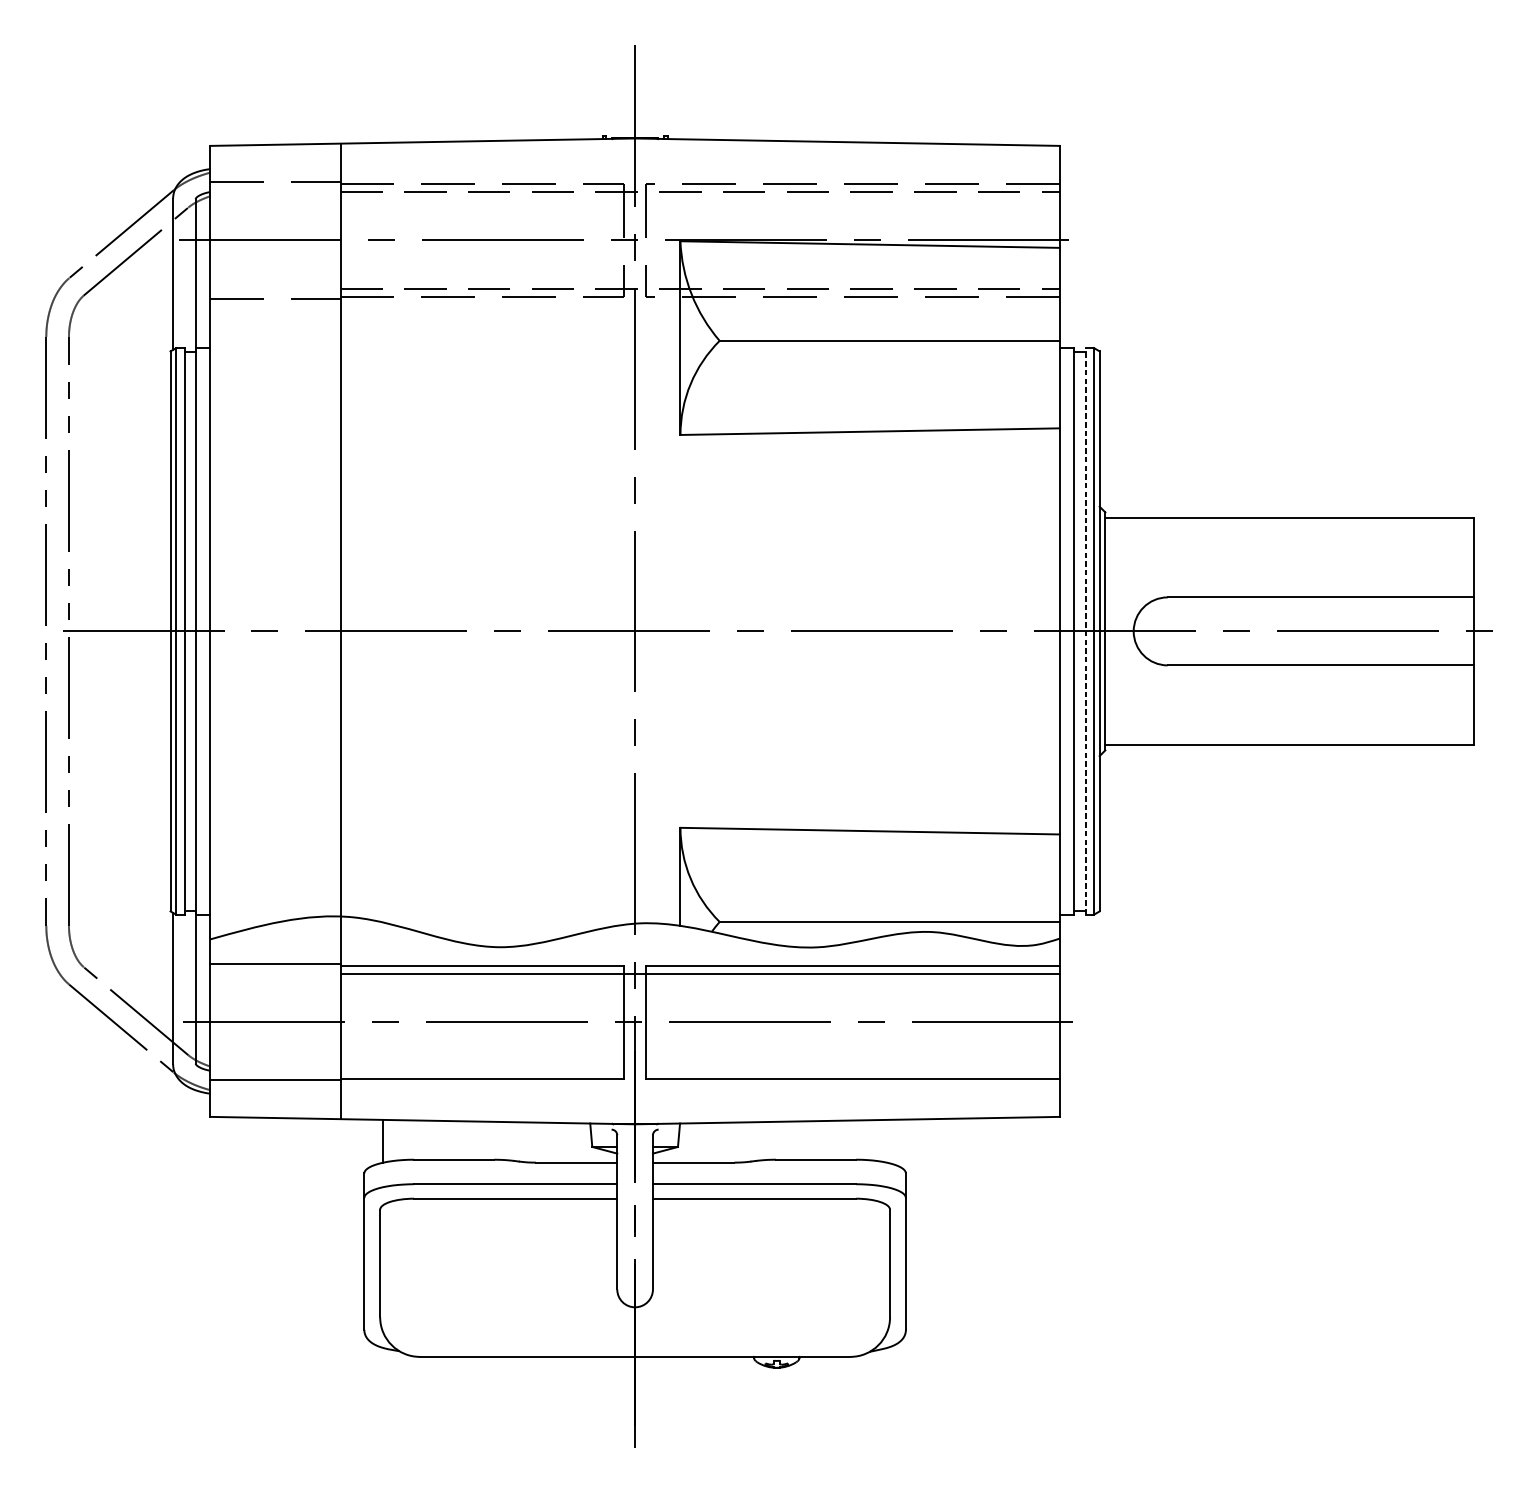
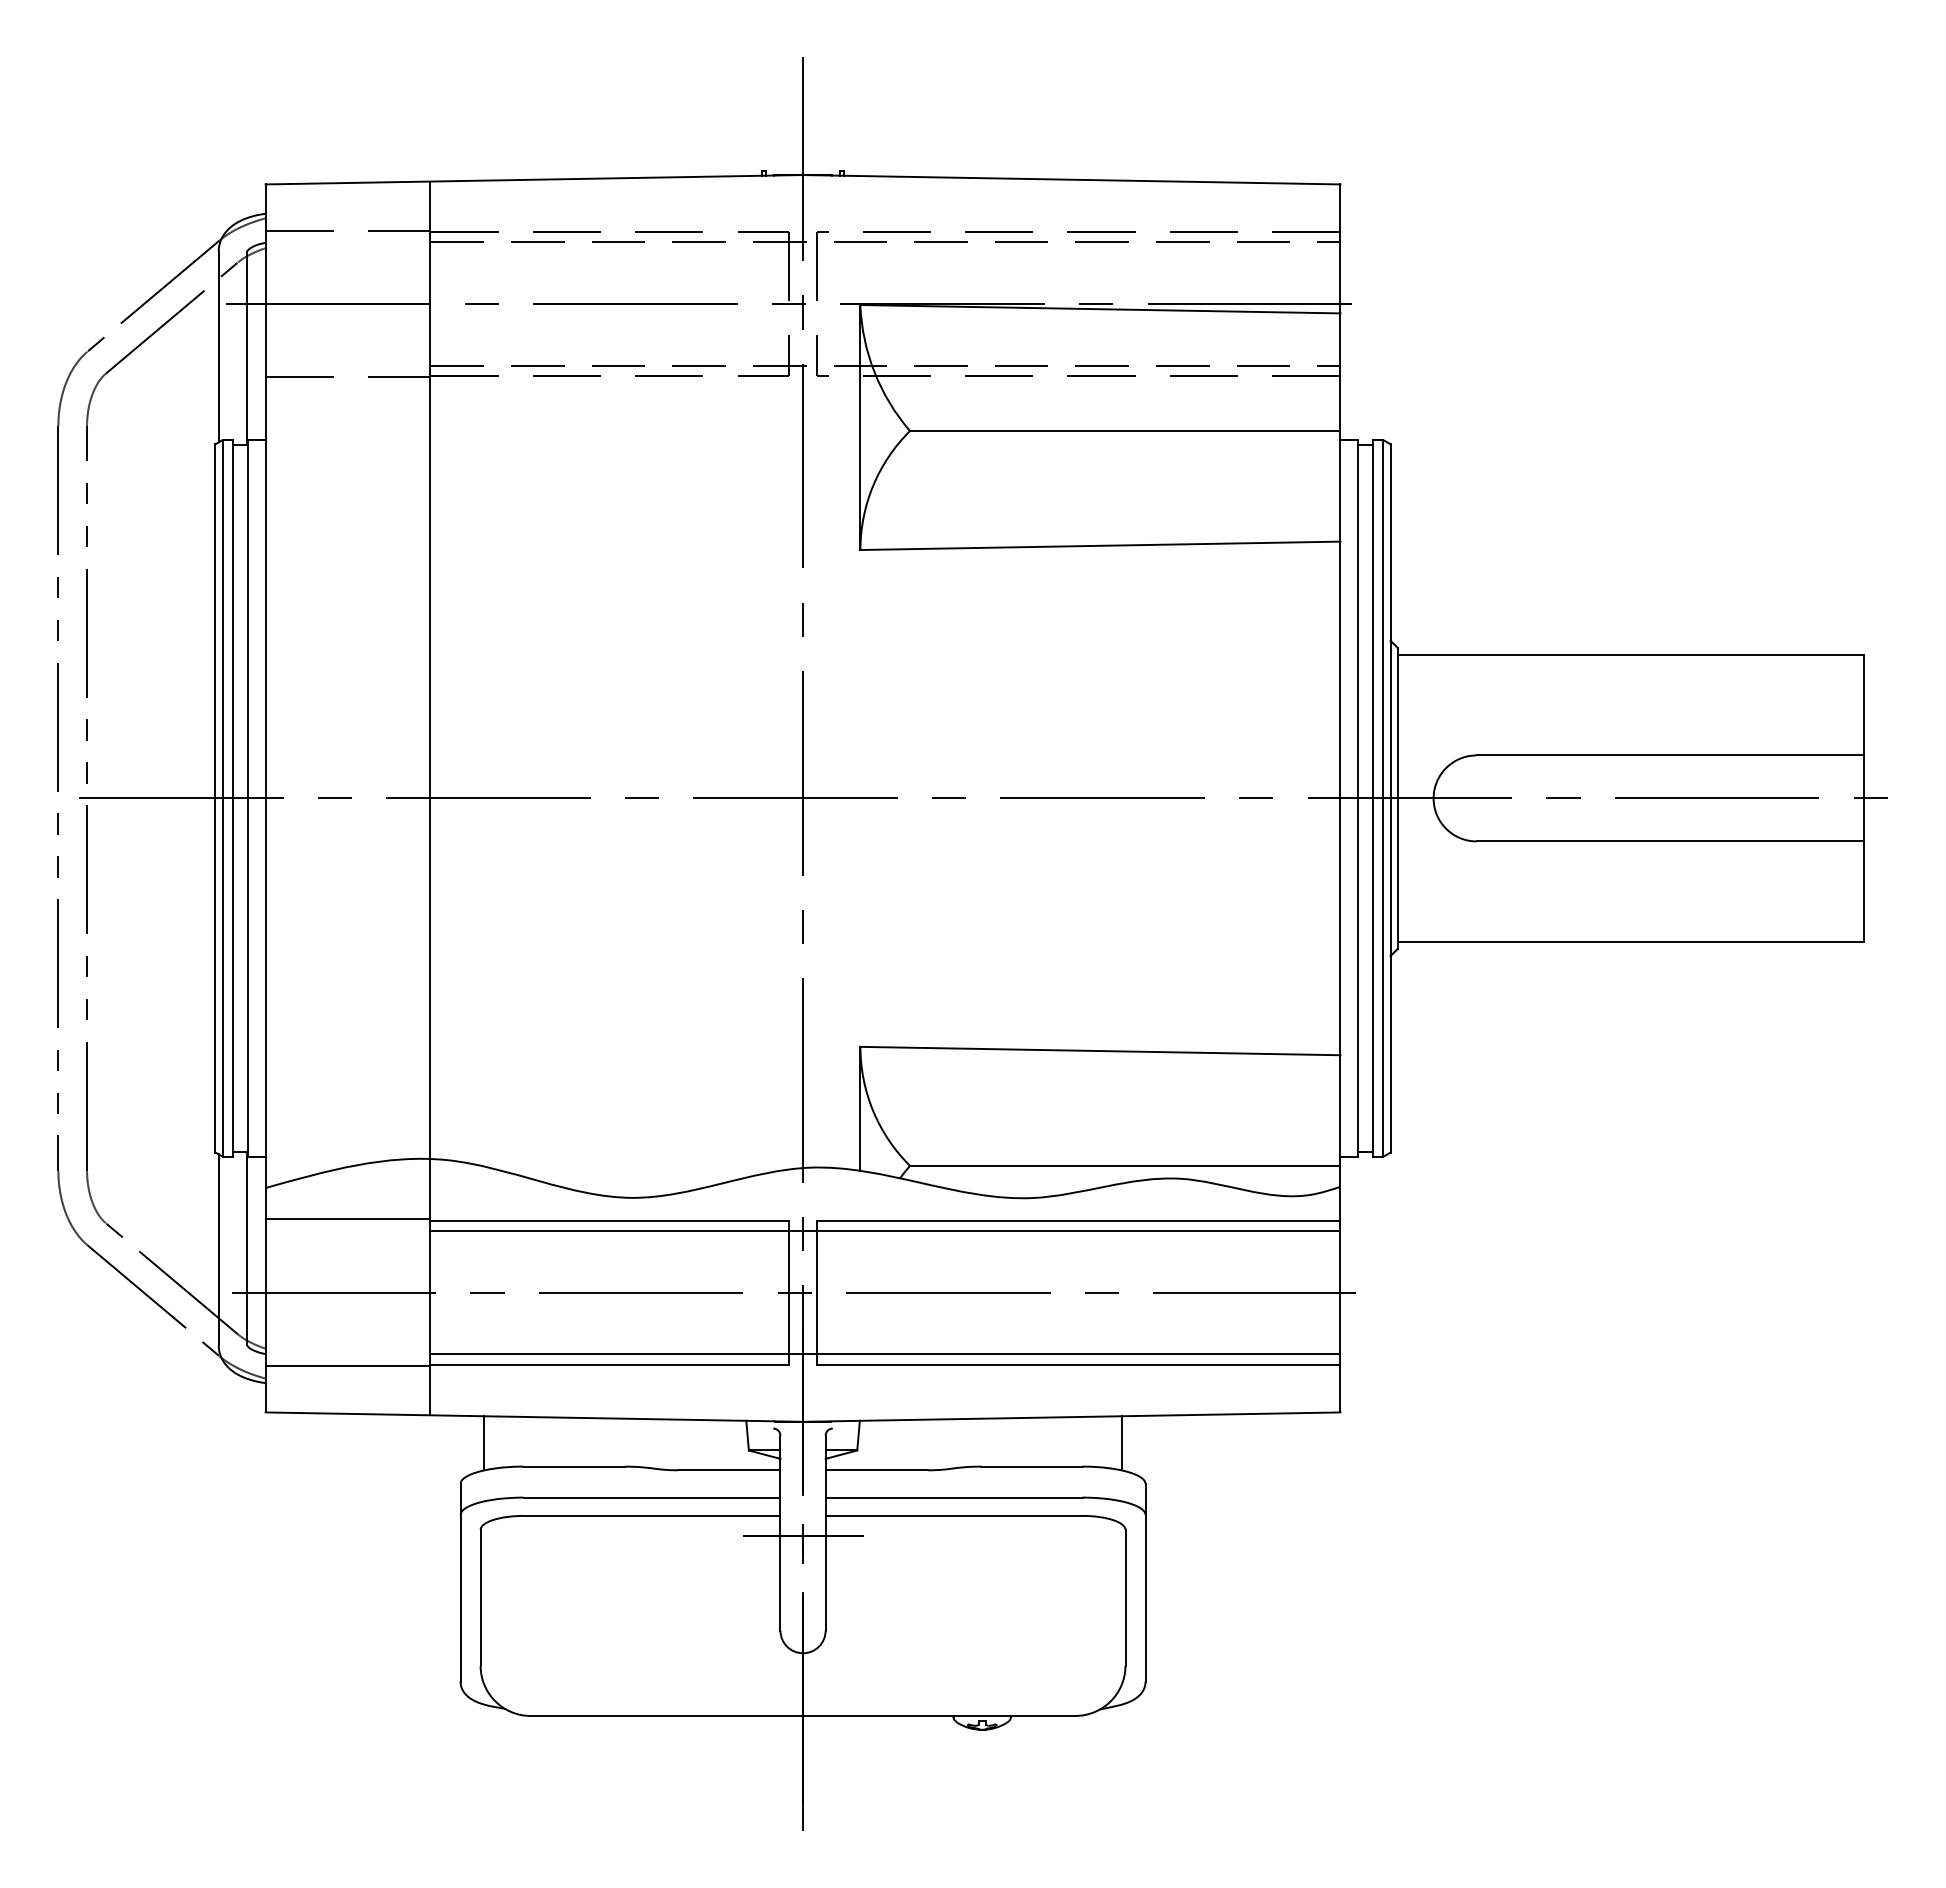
line: (1085, 630) -> (1372, 797), dashed -> solid
line: (700, 1071) -> (885, 1354), added
line: (886, 1141) -> (1121, 1443), added
line: (634, 1214) -> (802, 1536), added

